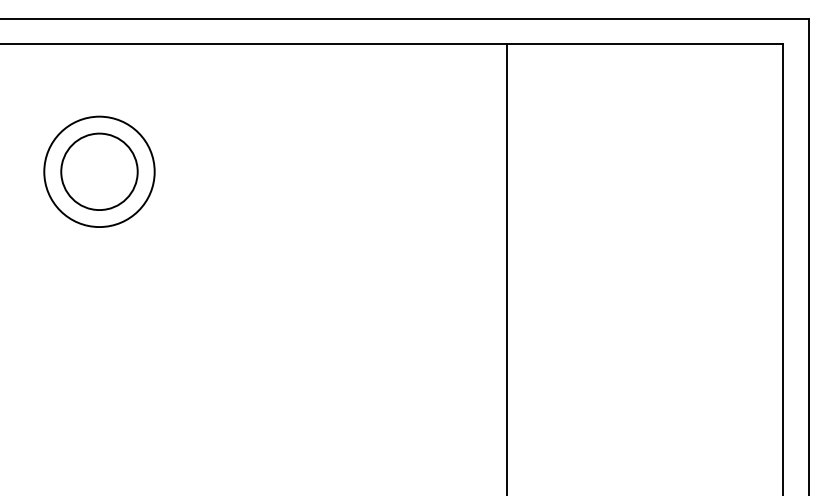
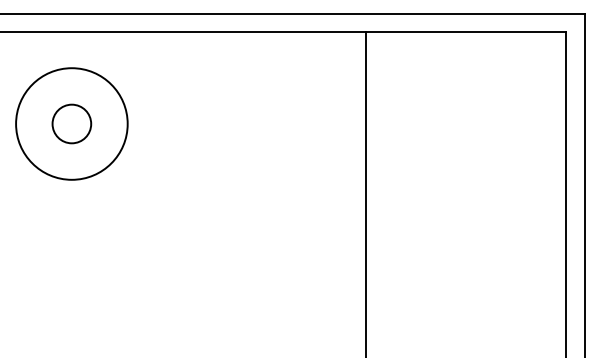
circle: (99, 171) -> (71, 123), size x0.7
circle: (99, 171) -> (71, 123), size x1.4

